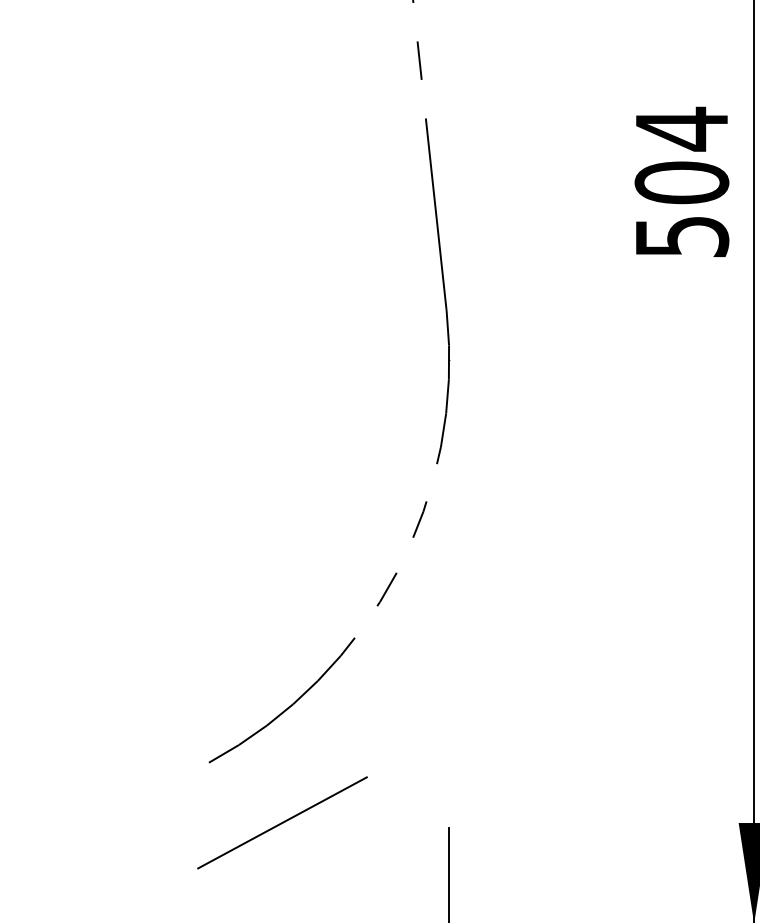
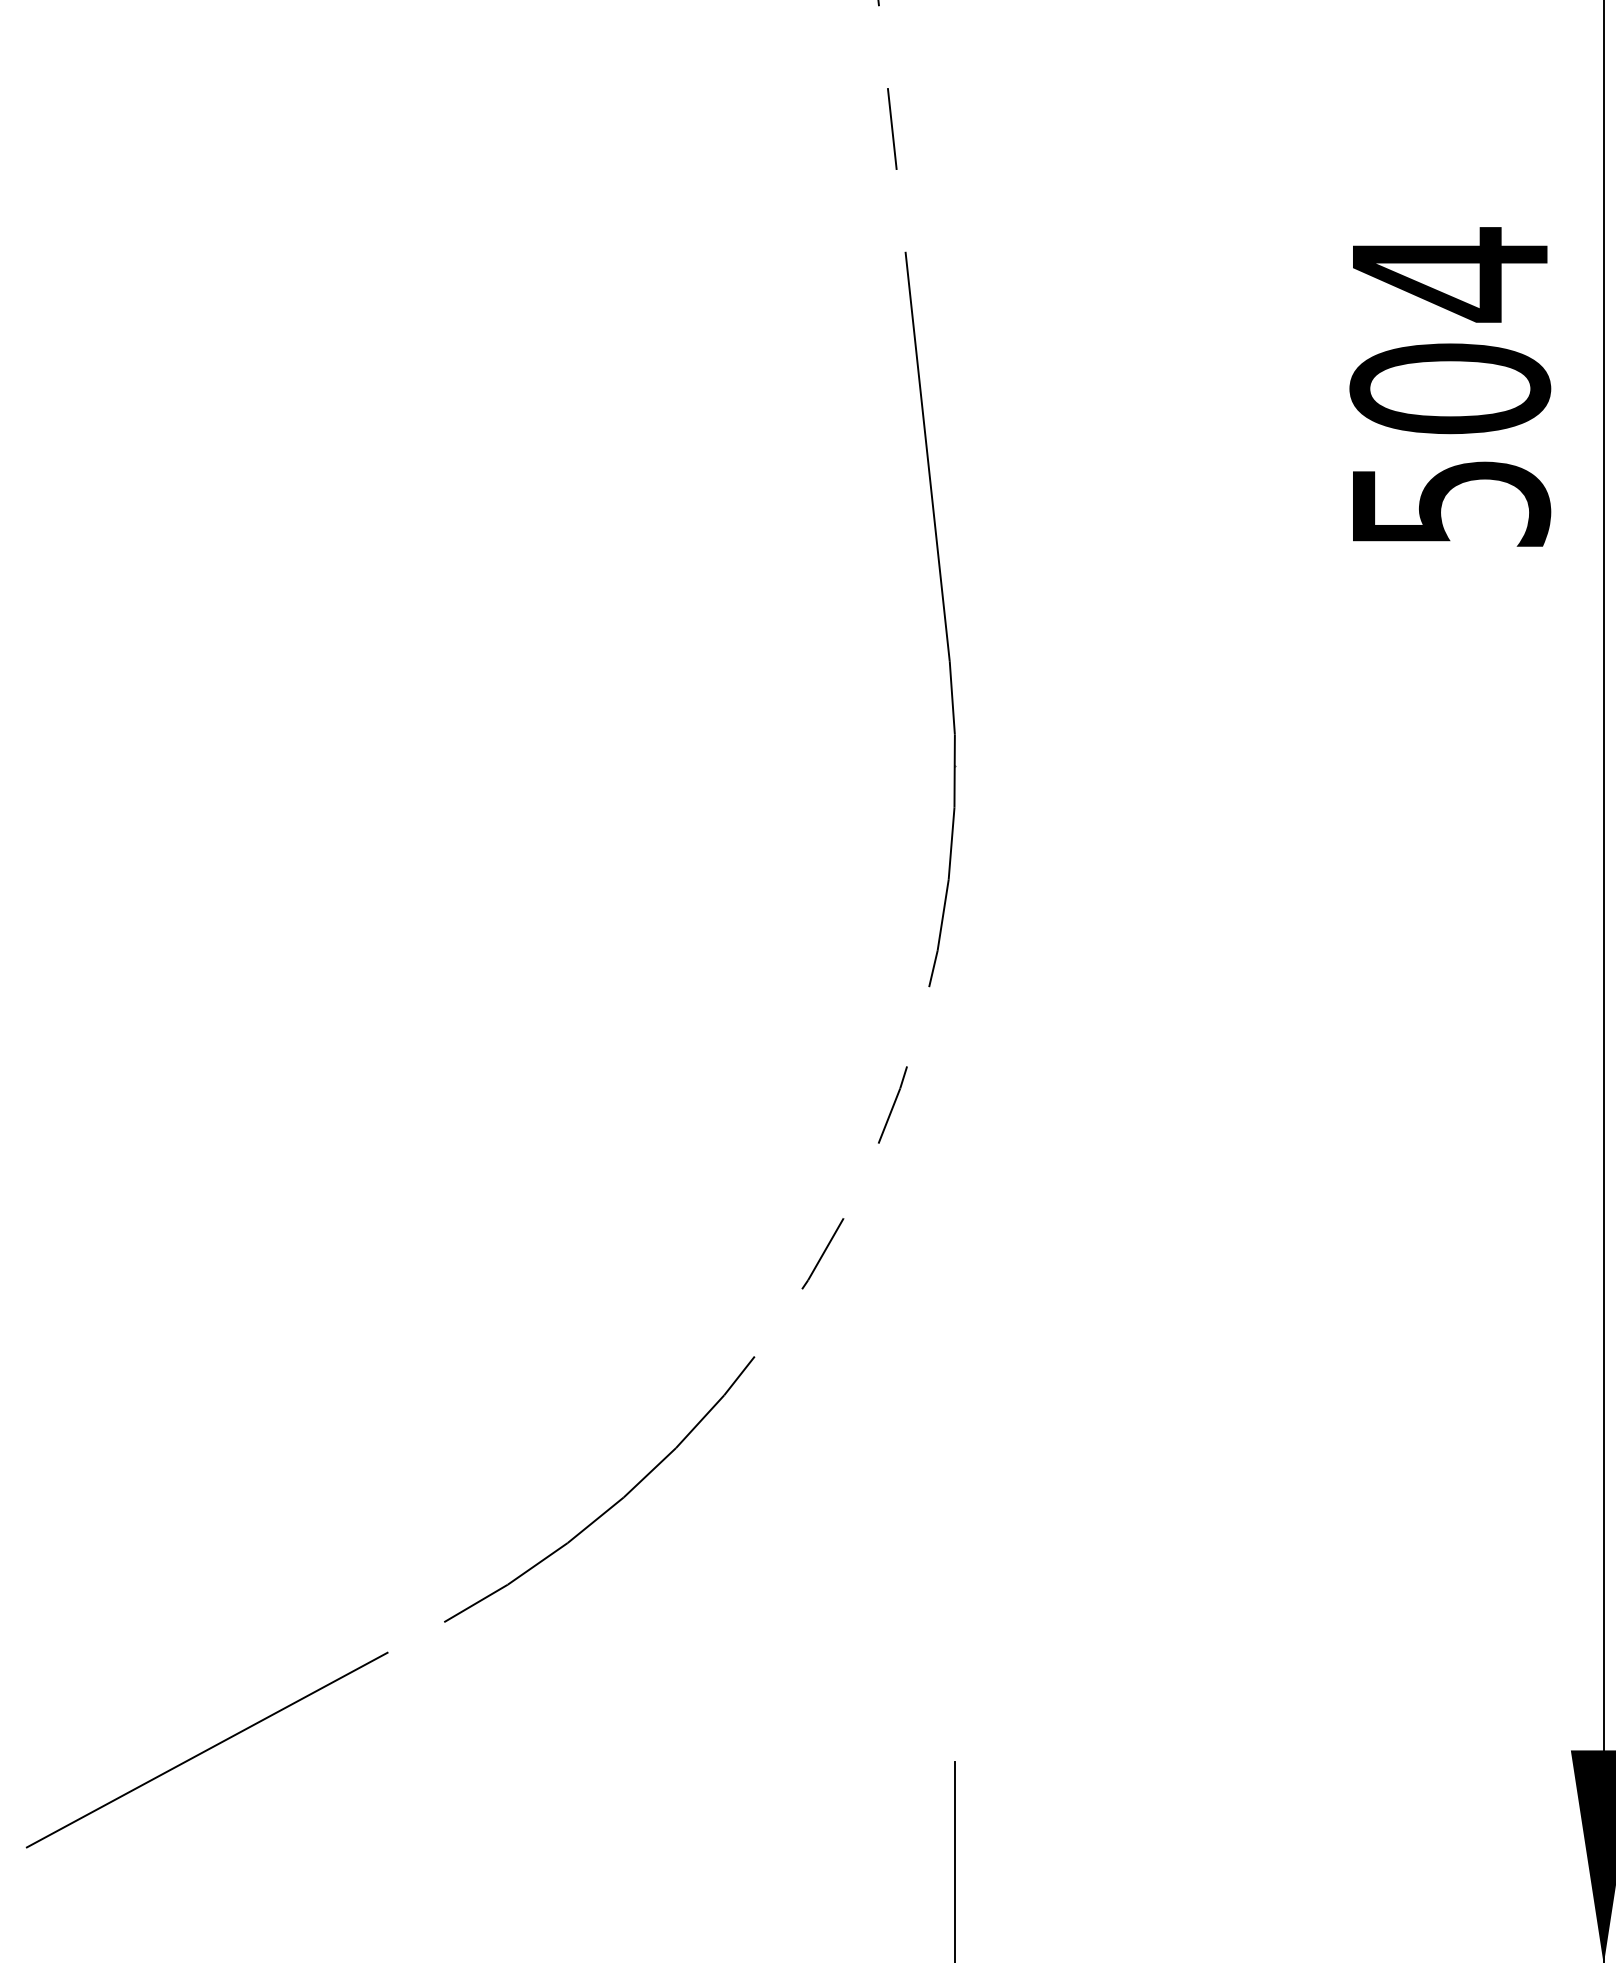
line: (282, 822) -> (207, 1749), moved

